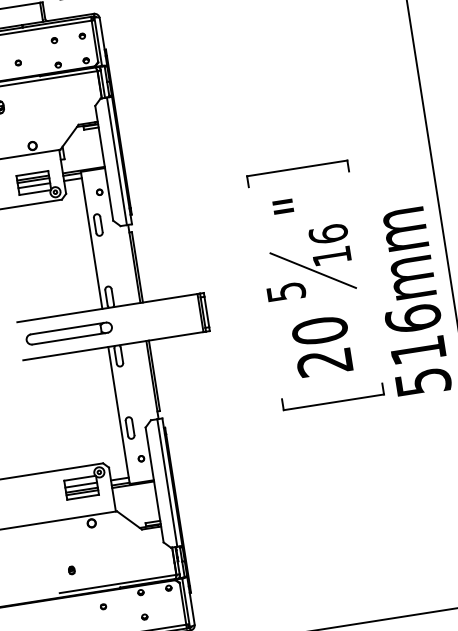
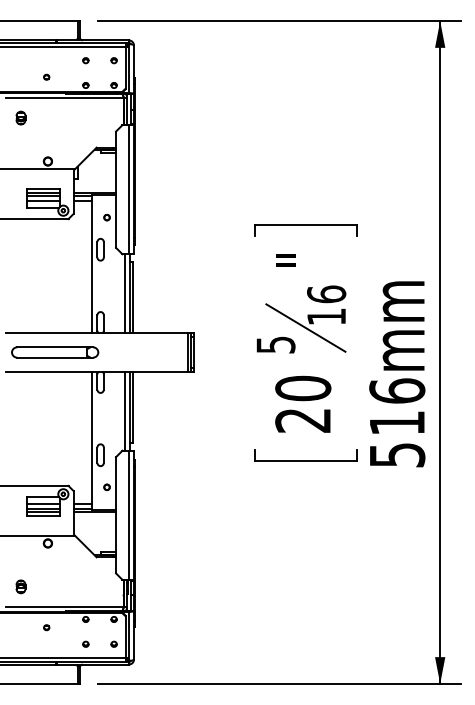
line: (129, 264) -> (125, 293), added
line: (147, 380) -> (125, 410), added
part: (71, 570) -> (20, 586), size x1.67
part: (171, 612) -> (113, 643), added

